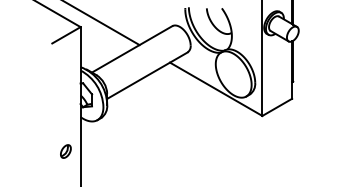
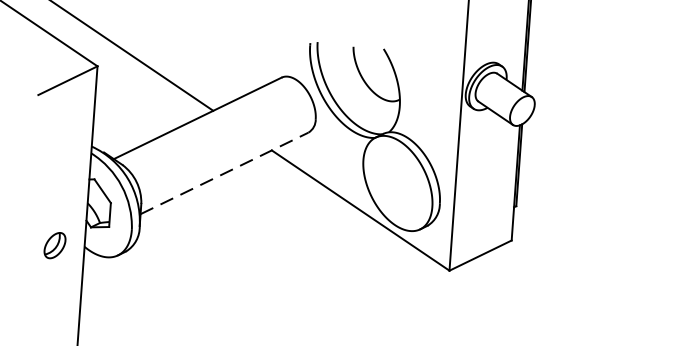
line: (147, 75) -> (224, 172), solid -> dashed
part: (65, 151) -> (54, 245), moved

